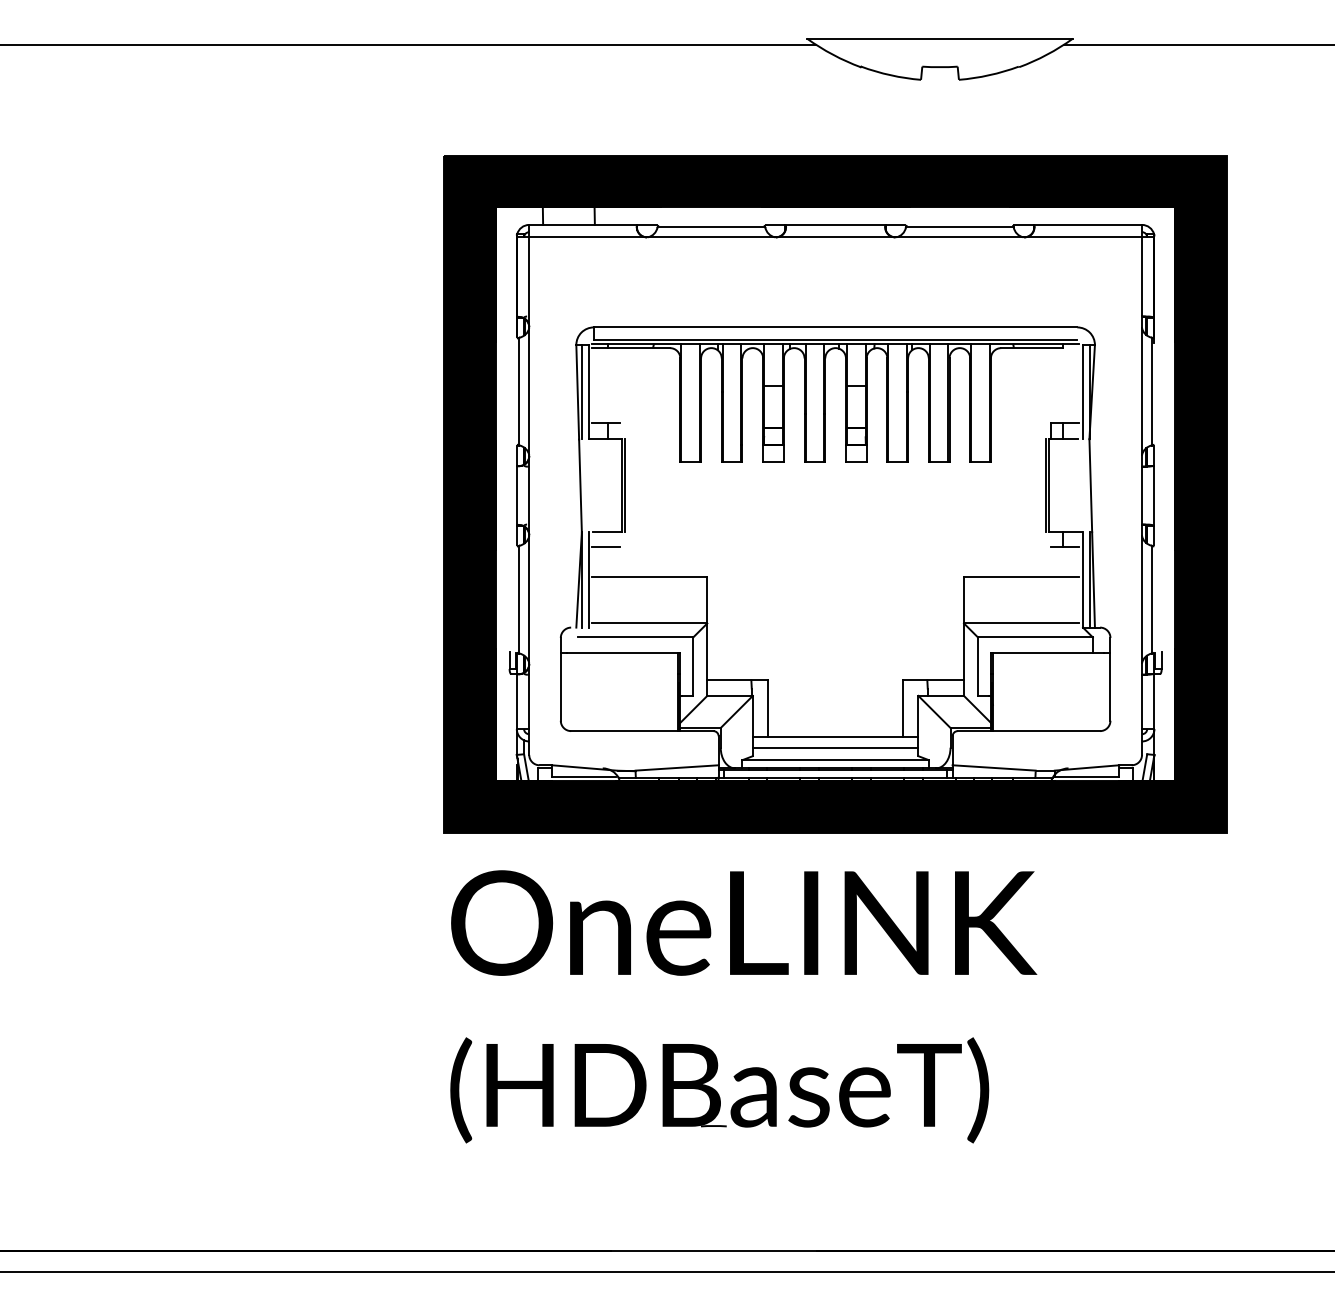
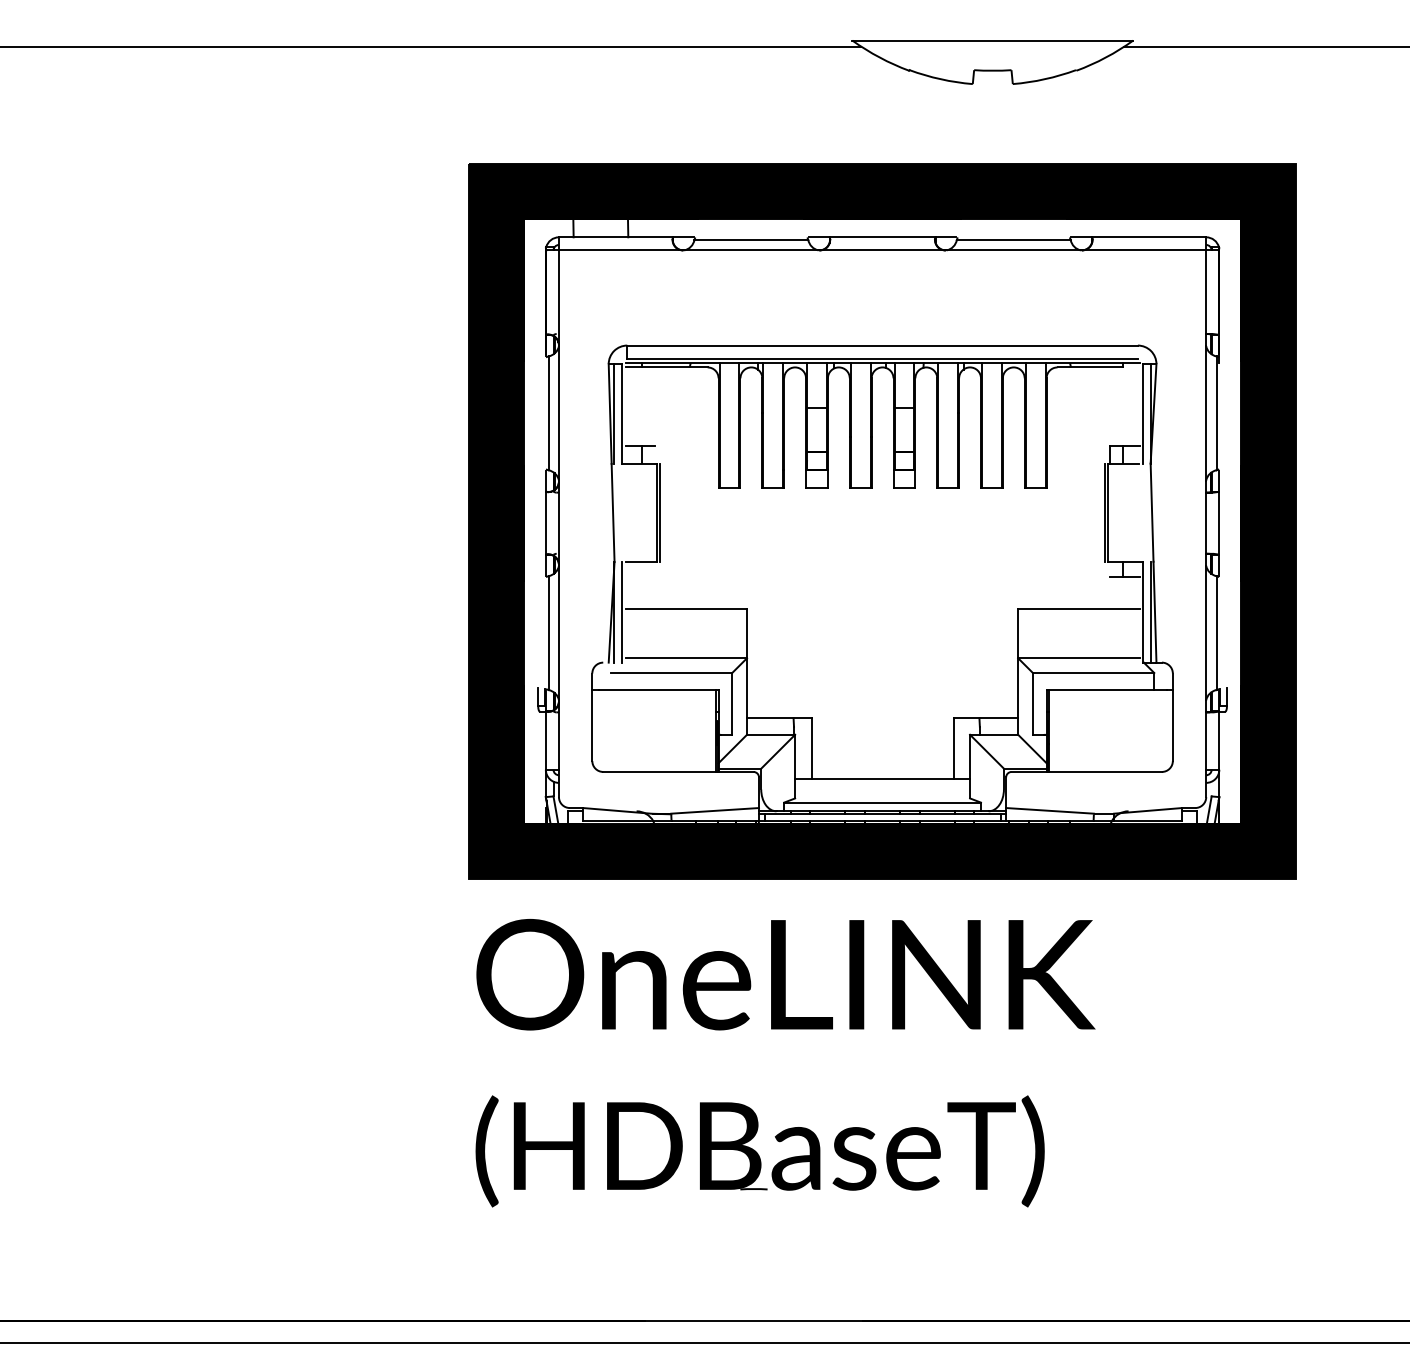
line: (606, 546) -> (640, 576), removed
line: (835, 747) -> (882, 789), removed

